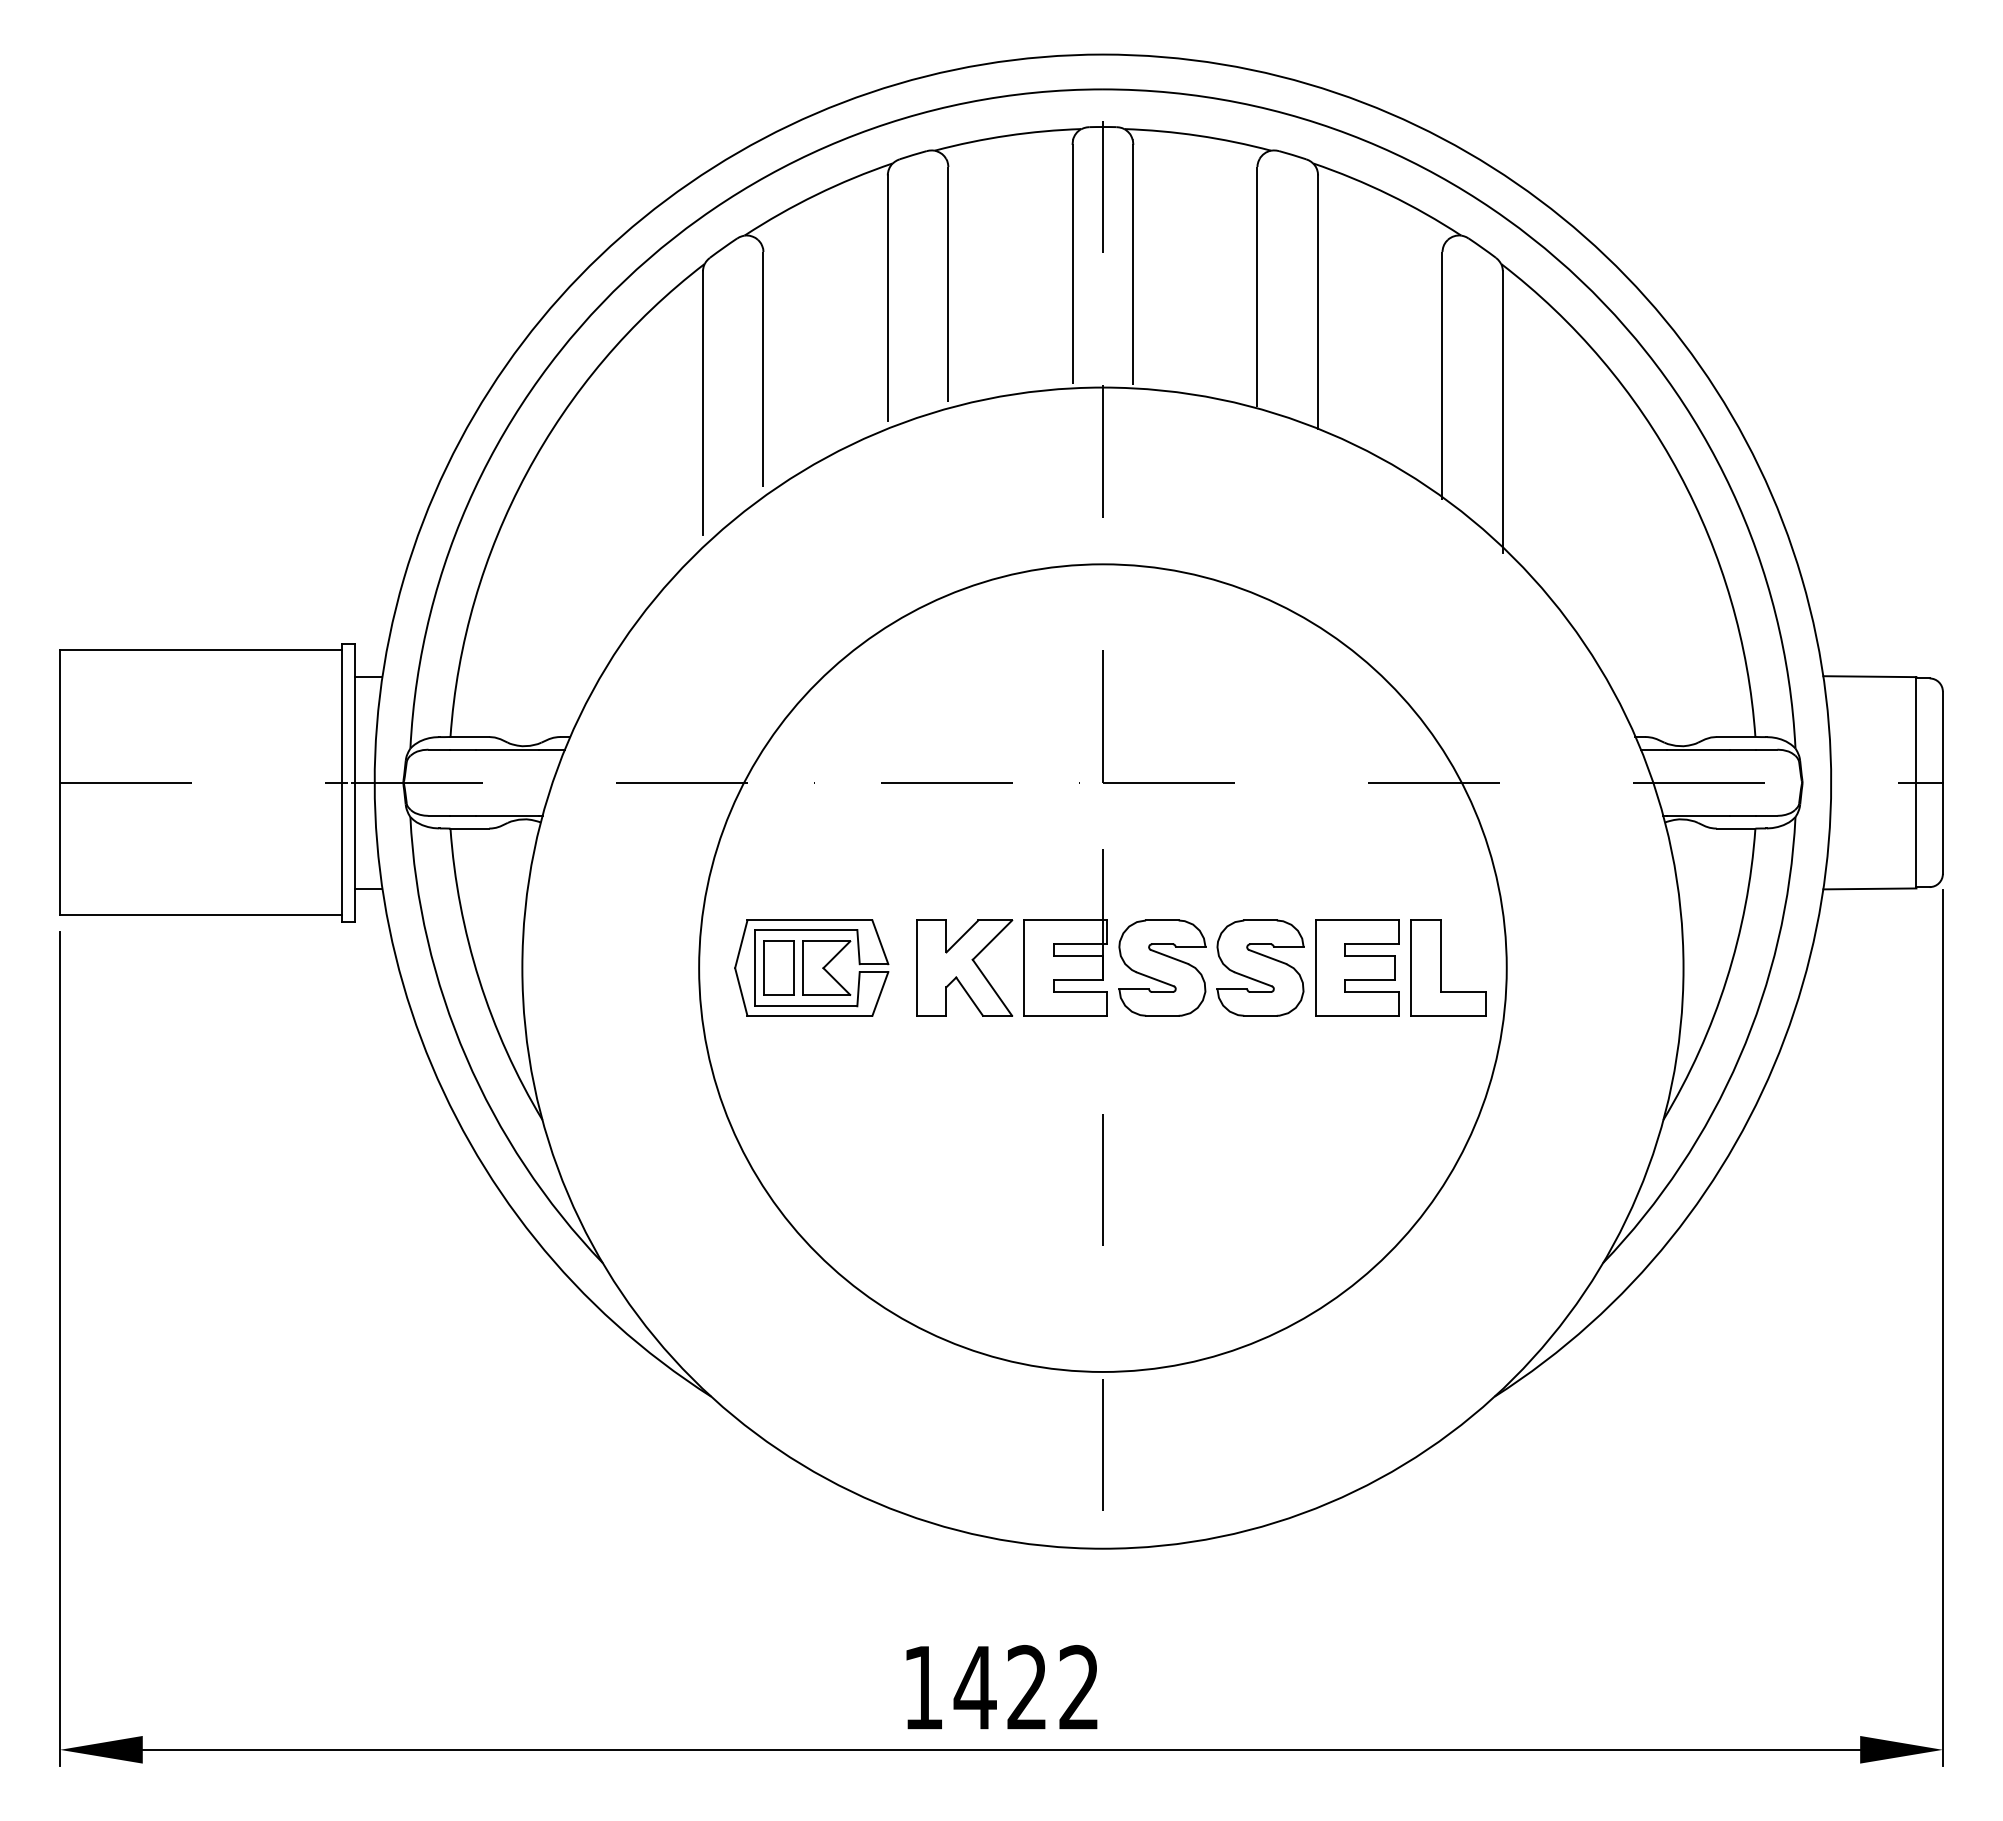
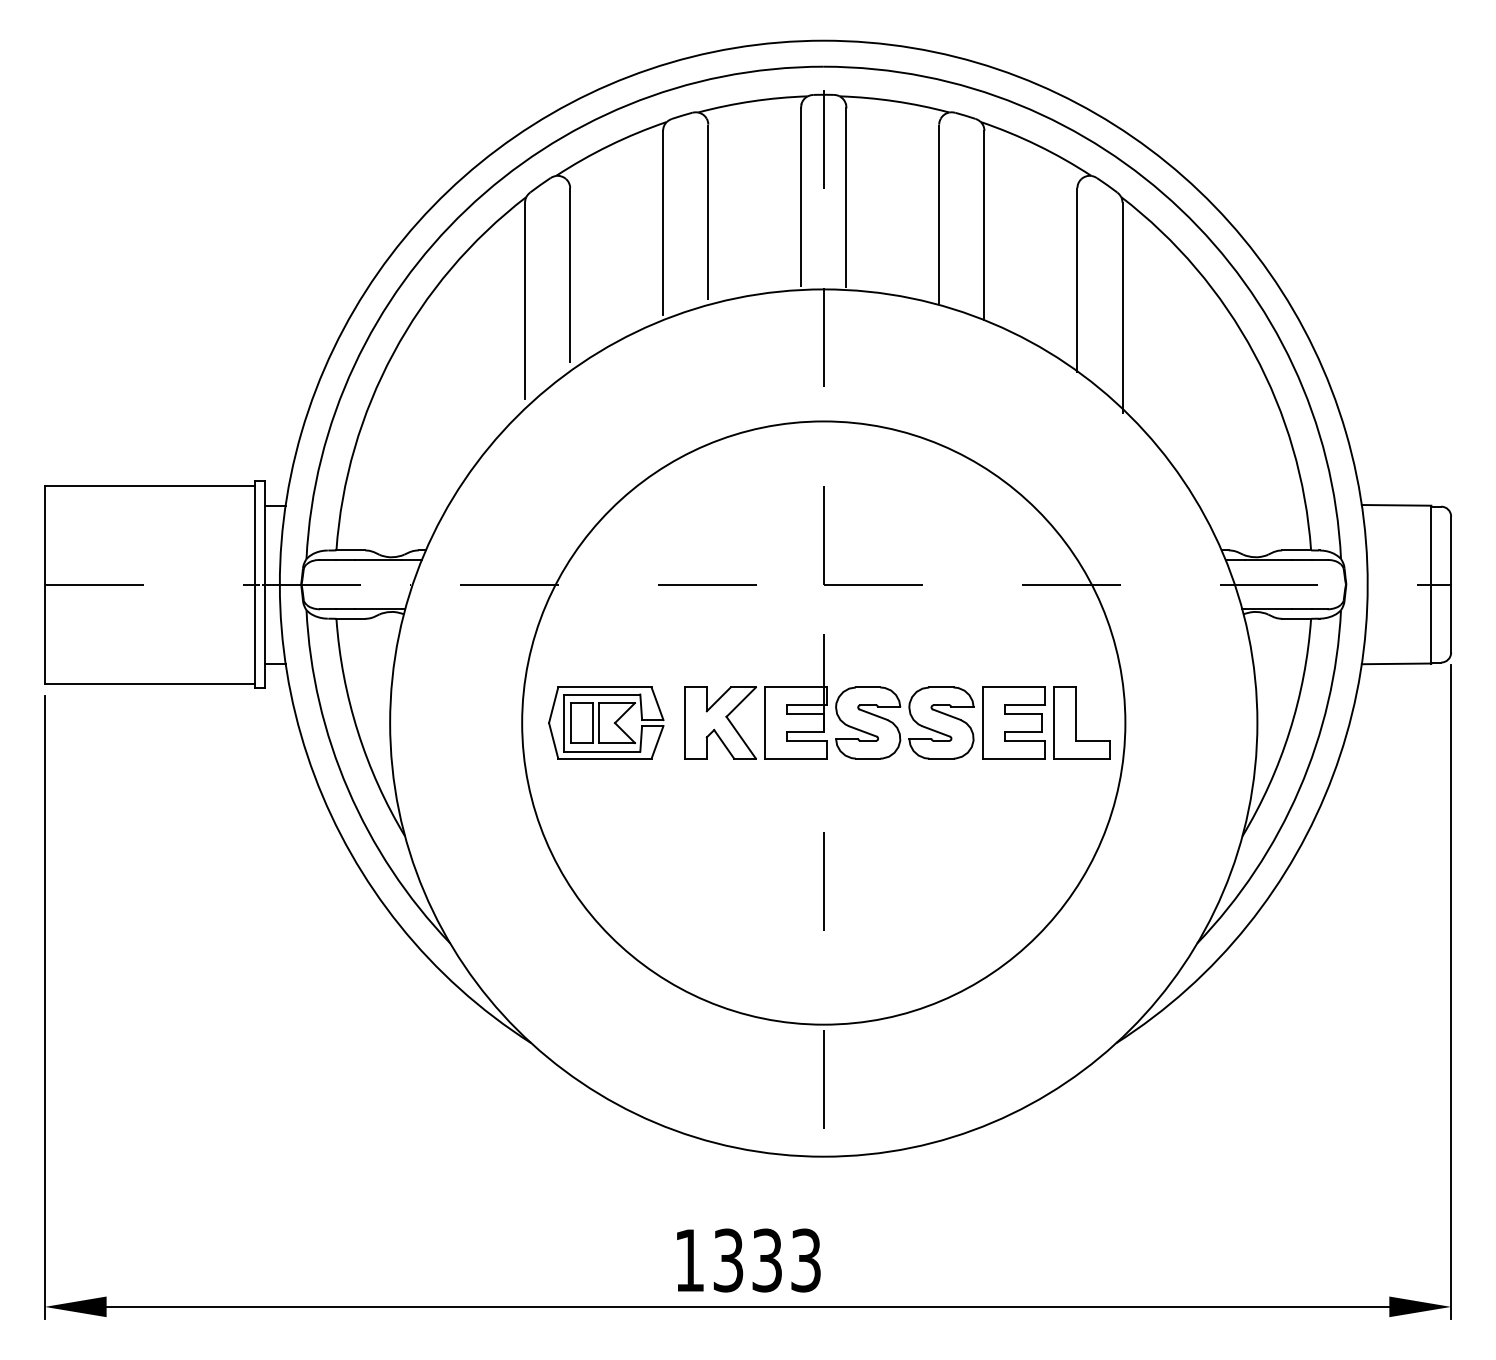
text: (1025, 1687) -> (765, 1260), 1422 -> 1333

